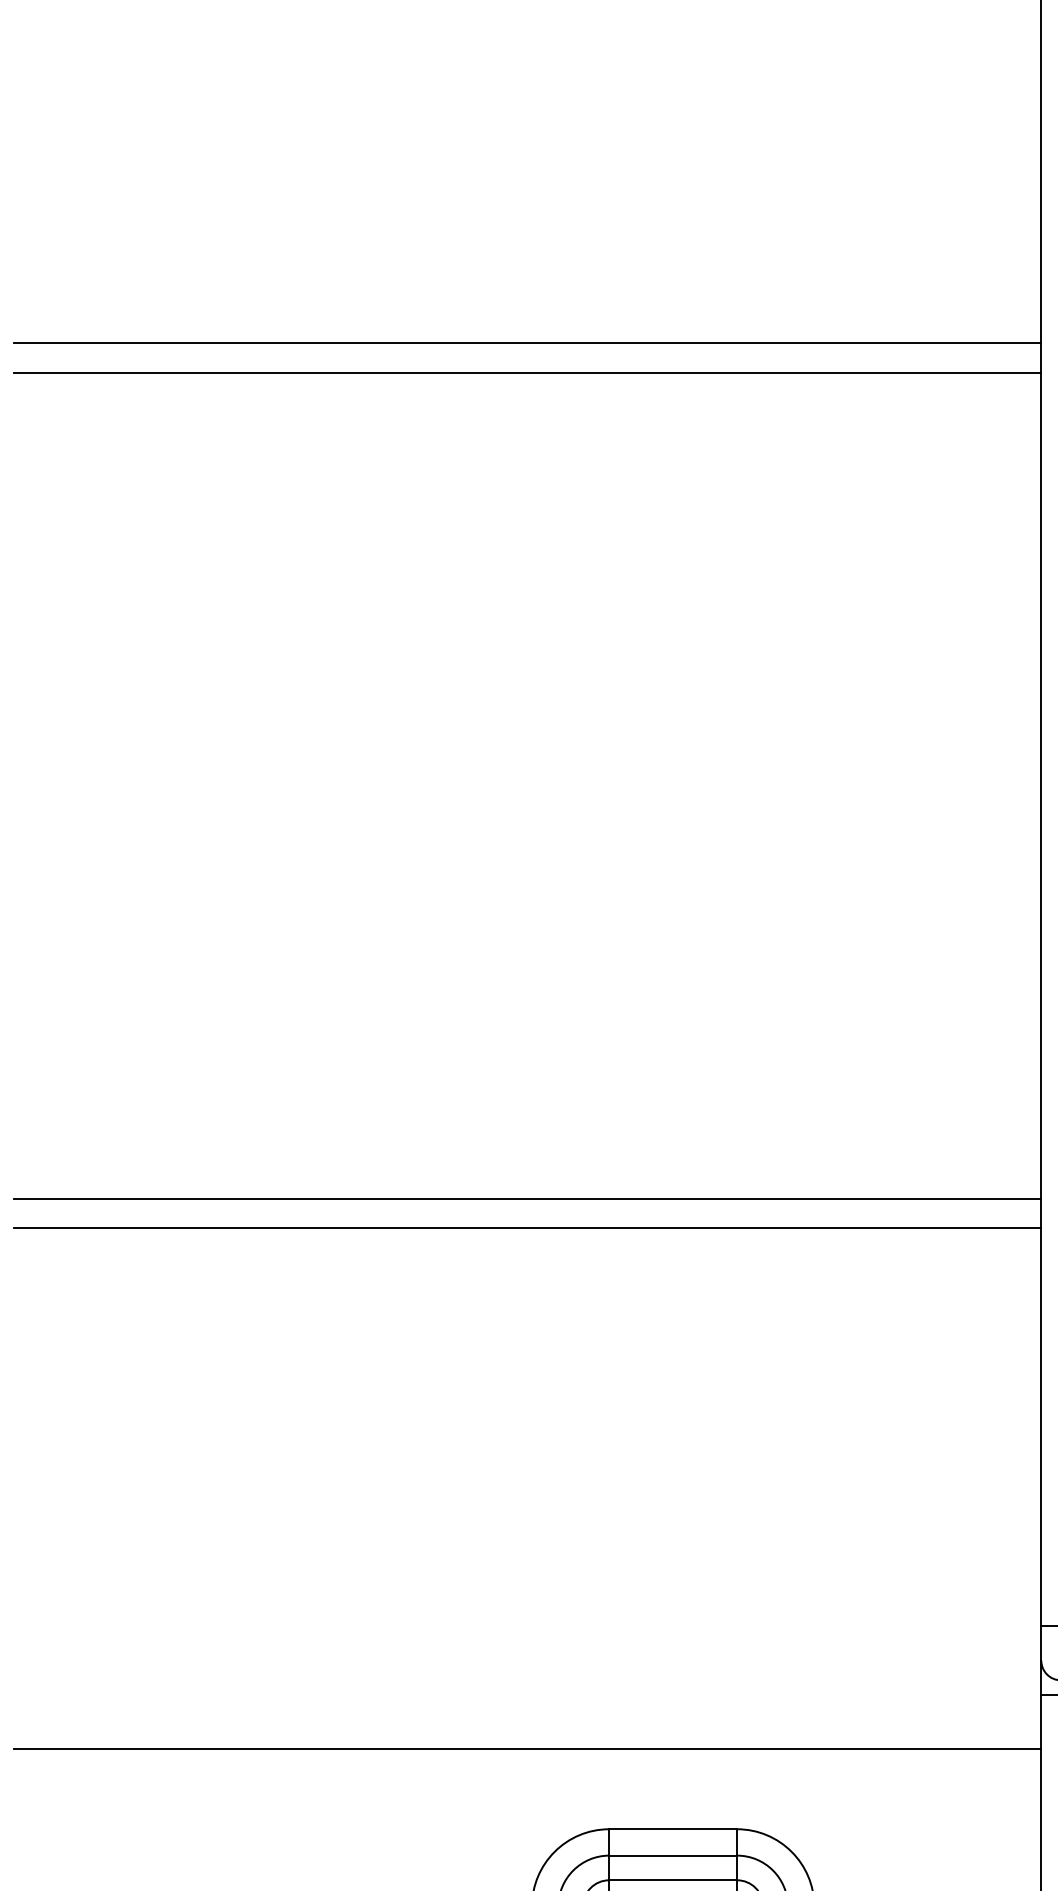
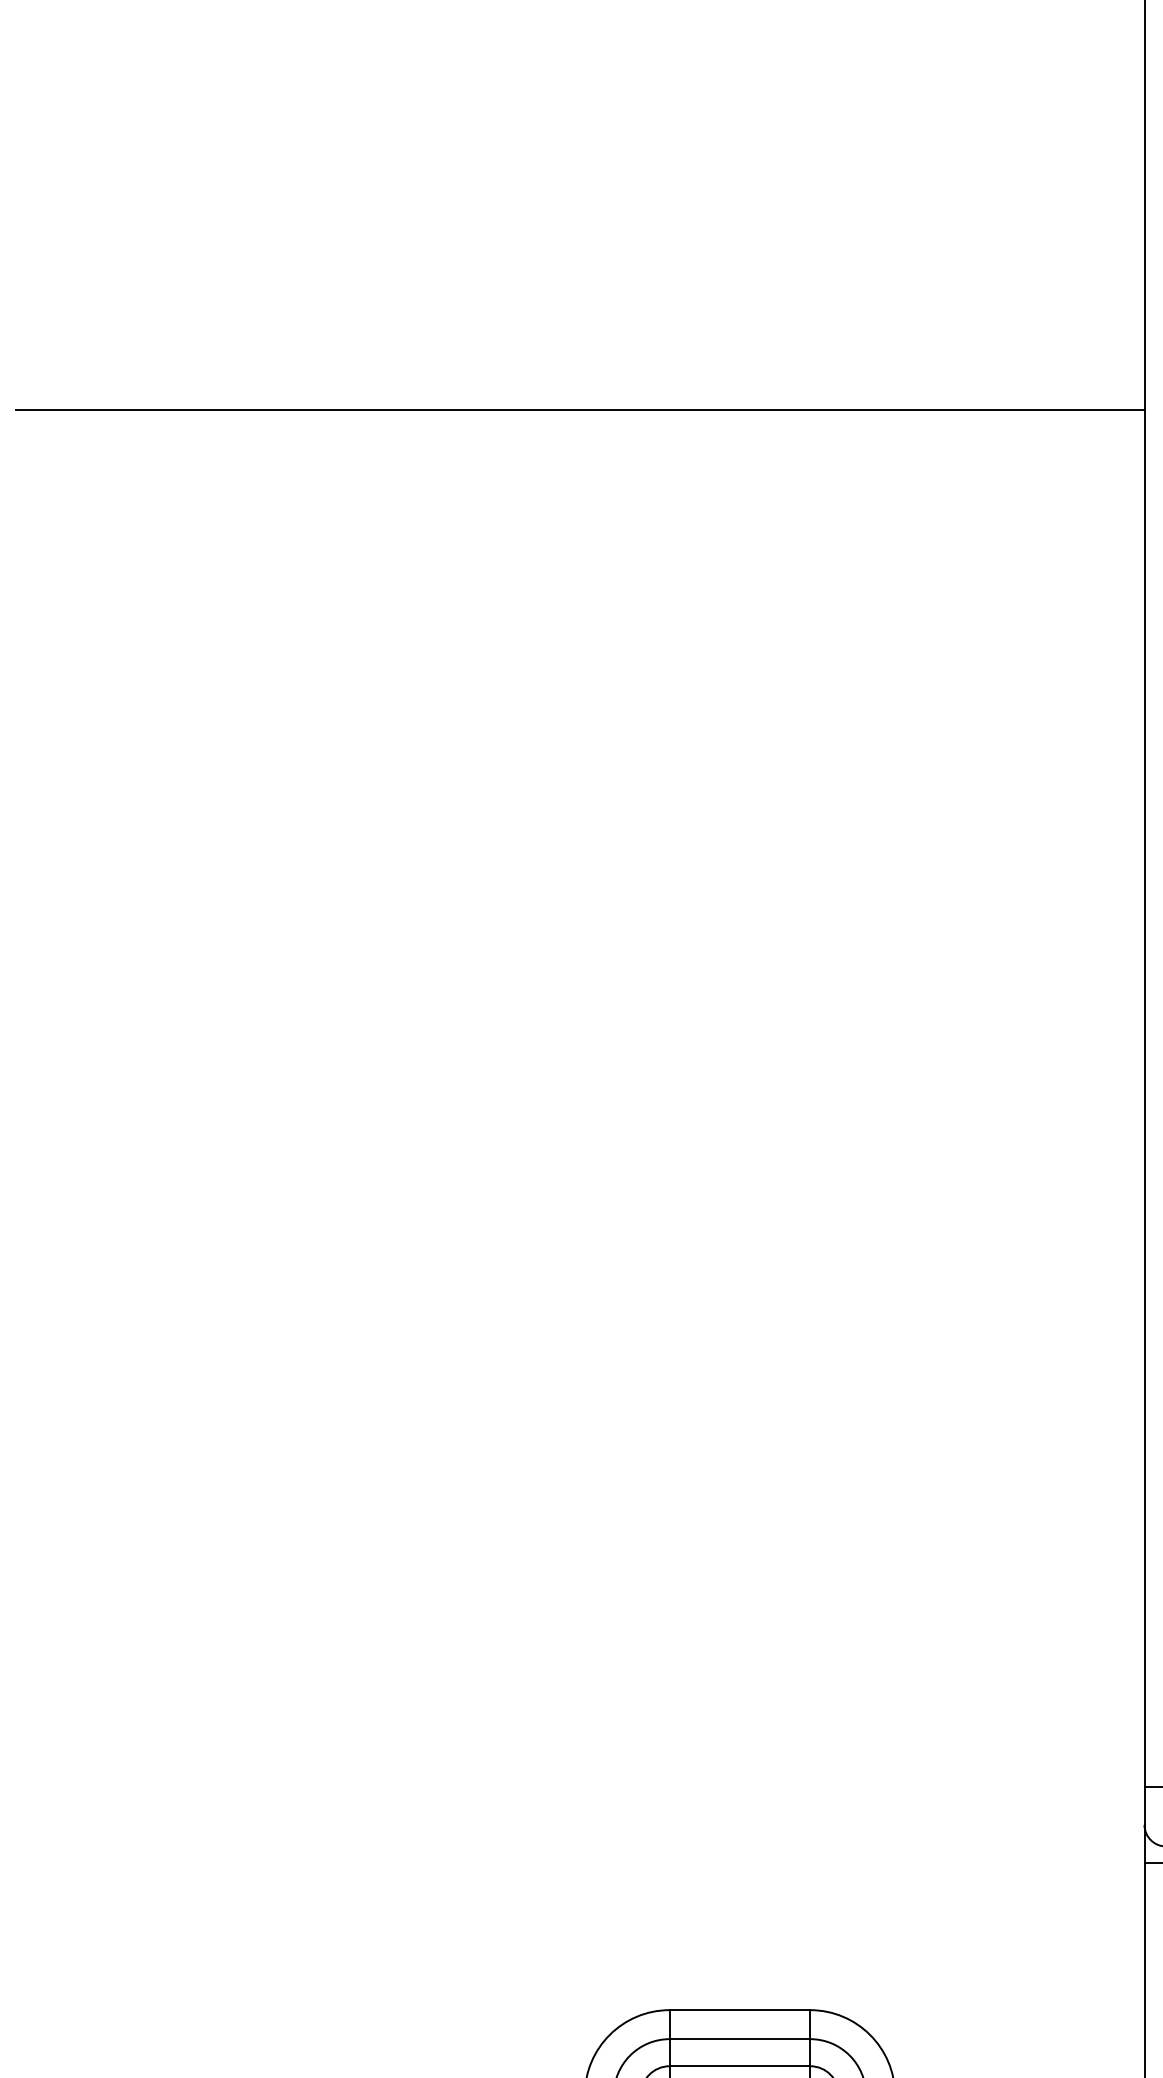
line: (527, 343) -> (579, 377), removed
line: (527, 1198) -> (579, 1317), removed
line: (527, 1228) -> (579, 1349), removed
line: (527, 1749) -> (579, 1922), removed

